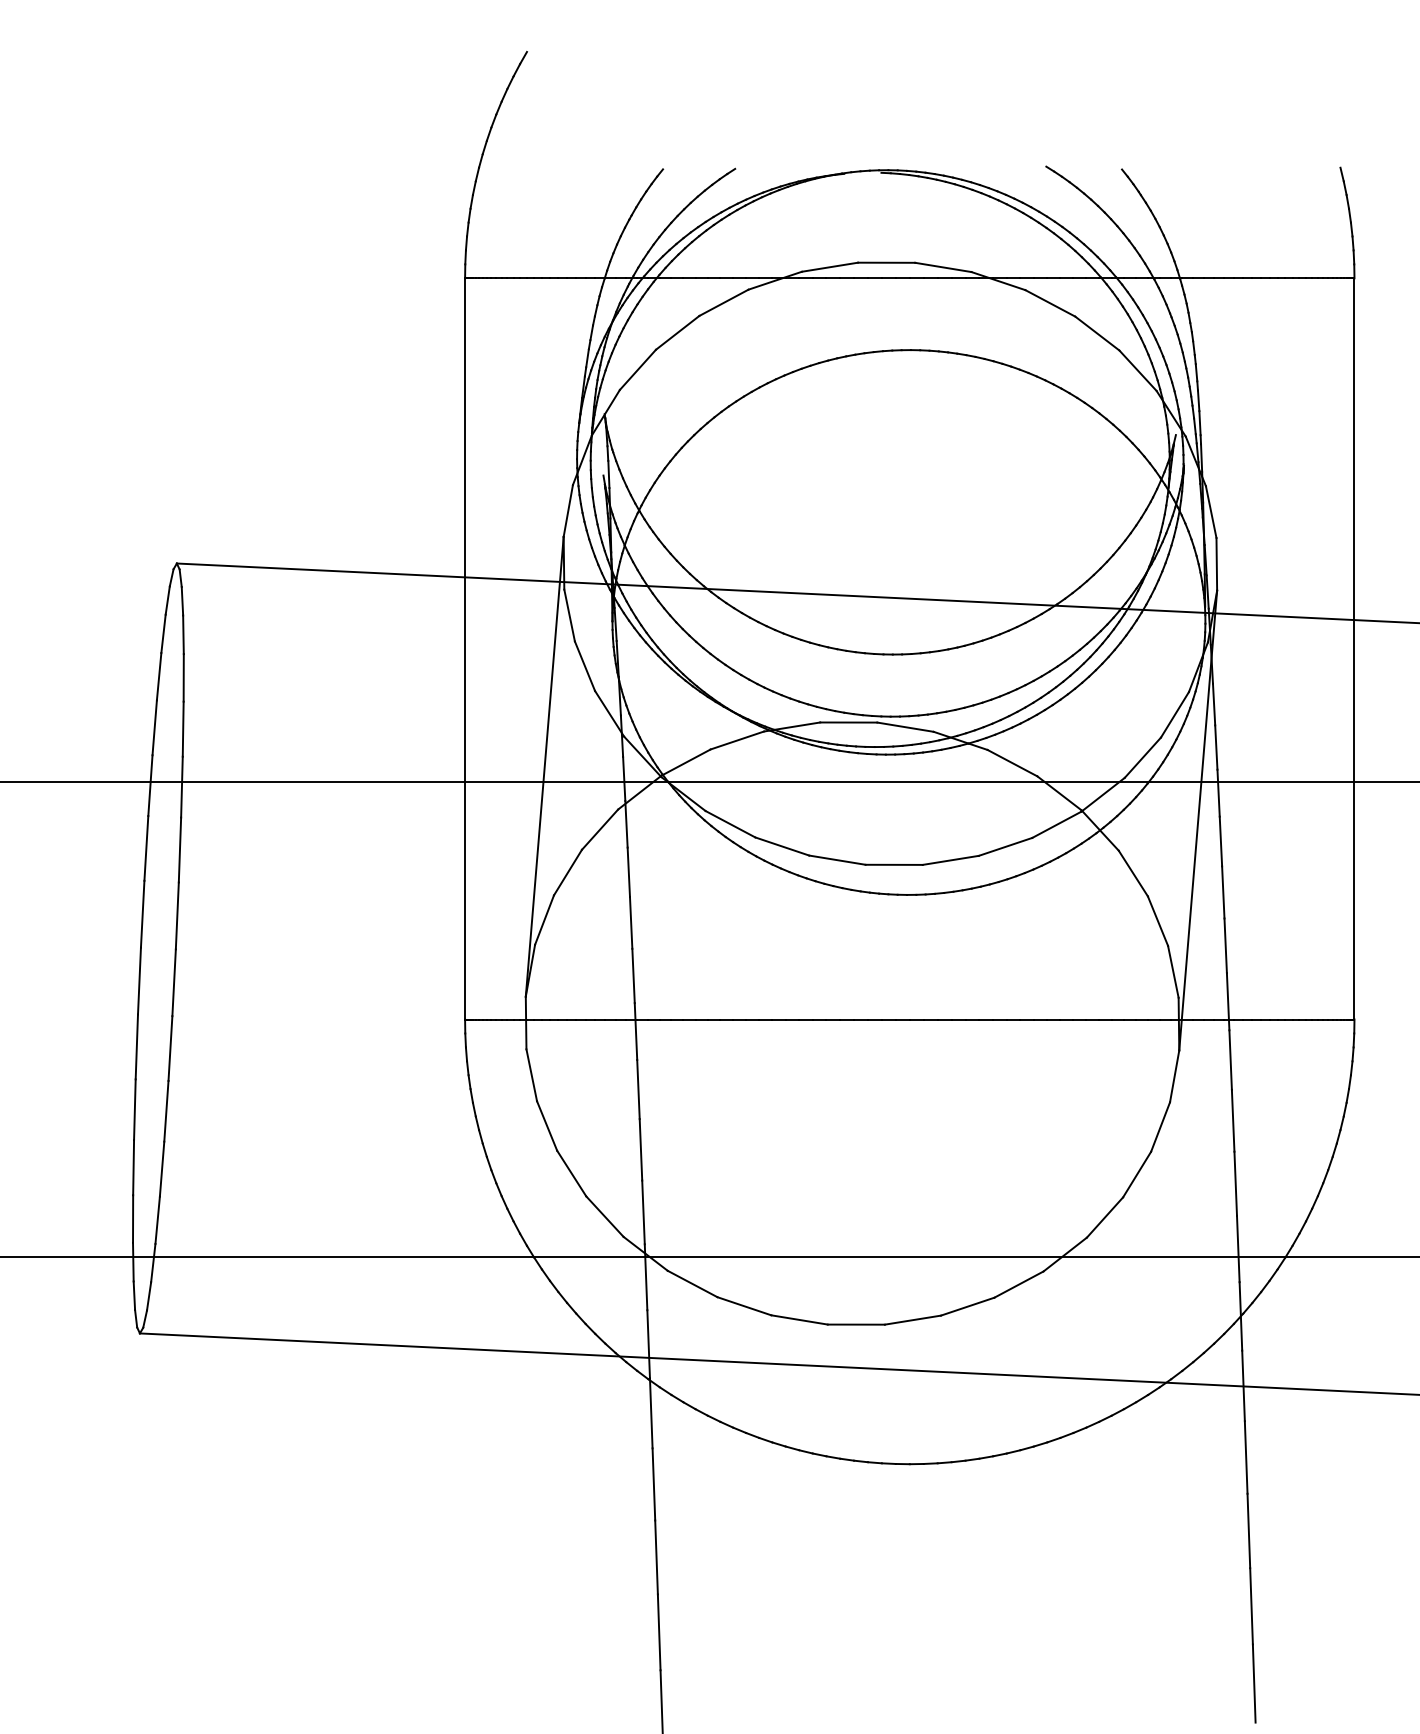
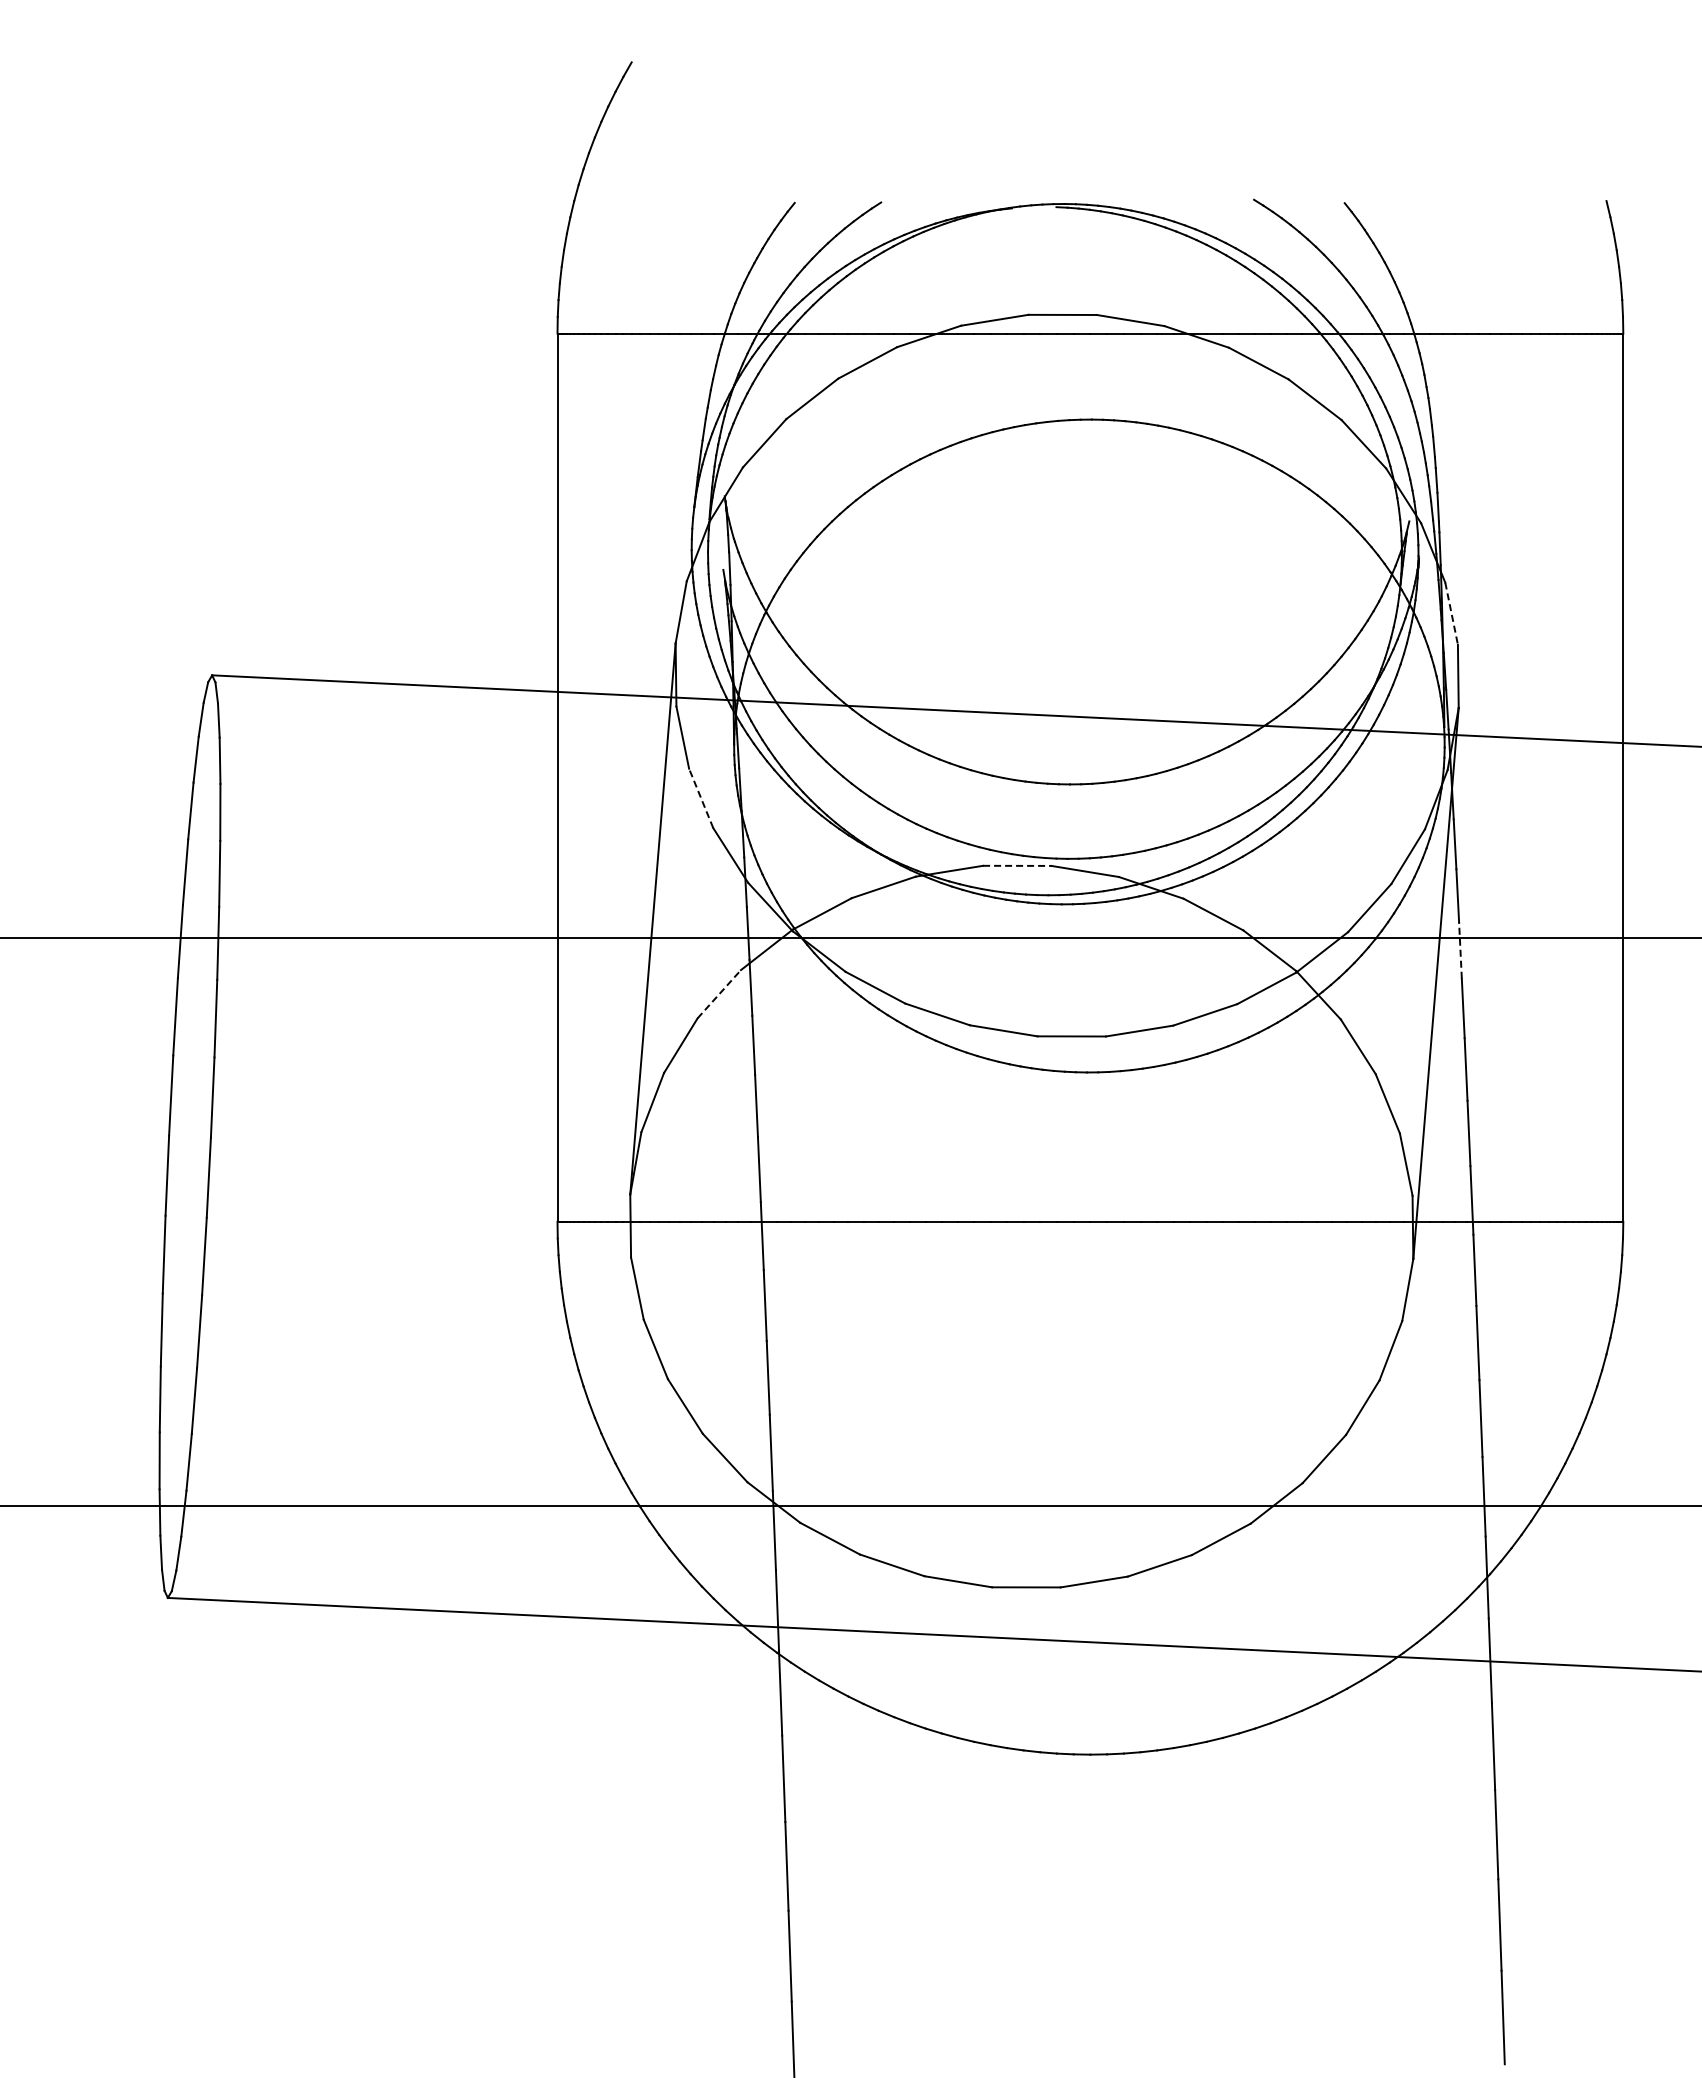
line: (1211, 511) -> (1451, 613), solid -> dashed
line: (585, 665) -> (701, 797), solid -> dashed
line: (848, 722) -> (1017, 865), solid -> dashed
line: (1218, 793) -> (1460, 950), solid -> dashed
line: (600, 829) -> (719, 993), solid -> dashed

